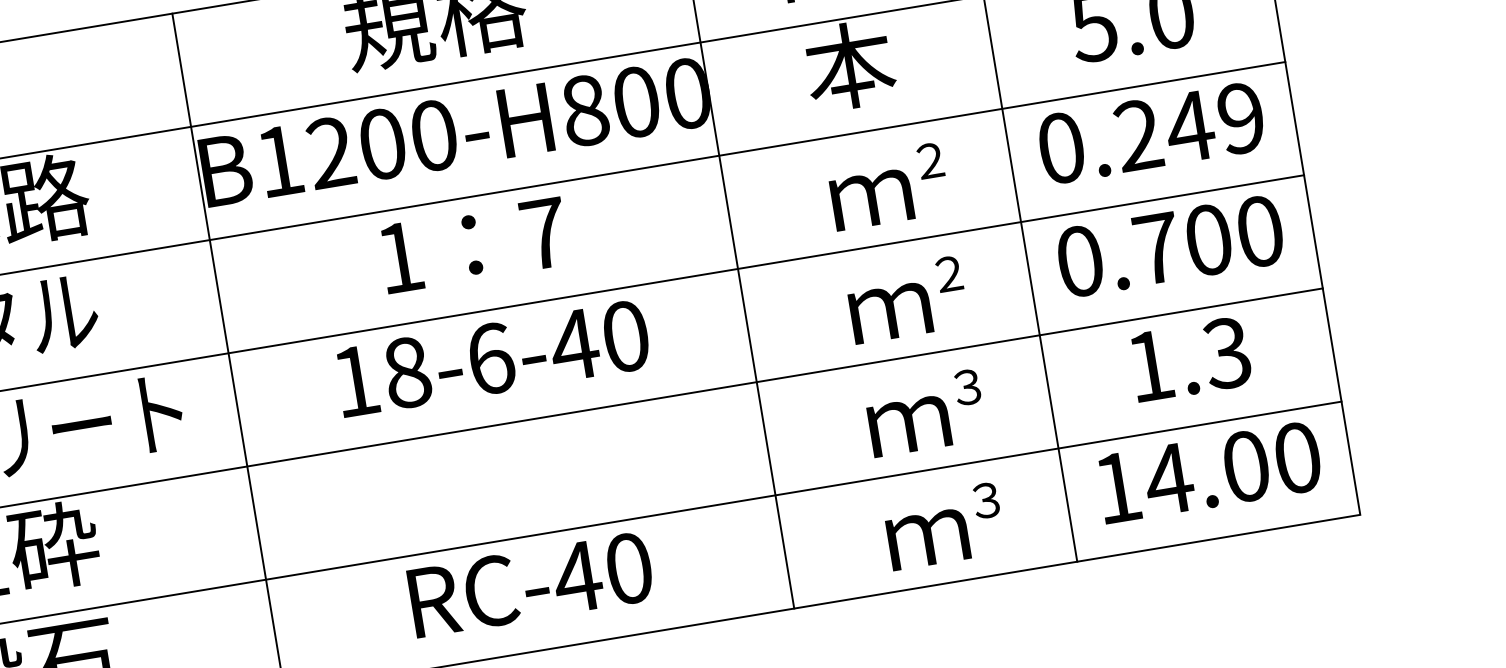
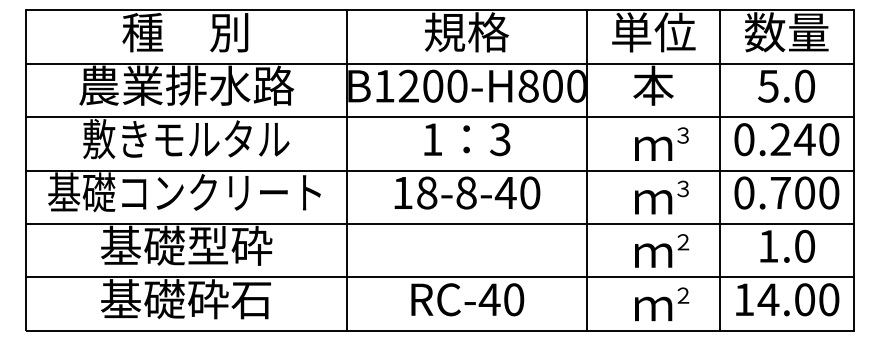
text: (1241, 117) -> (829, 139), 0.249 -> 0.240
text: (930, 160) -> (683, 135), ２ -> ３
text: (544, 233) -> (500, 139), 7 -> 3
text: (949, 275) -> (683, 189), ２ -> ３
text: (1226, 351) -> (804, 245), 1.3 -> 1.0
text: (490, 357) -> (466, 192), 18-6-40 -> 18-8-40
text: (968, 387) -> (683, 242), ３ -> ２
text: (987, 500) -> (683, 295), ３ -> ２

